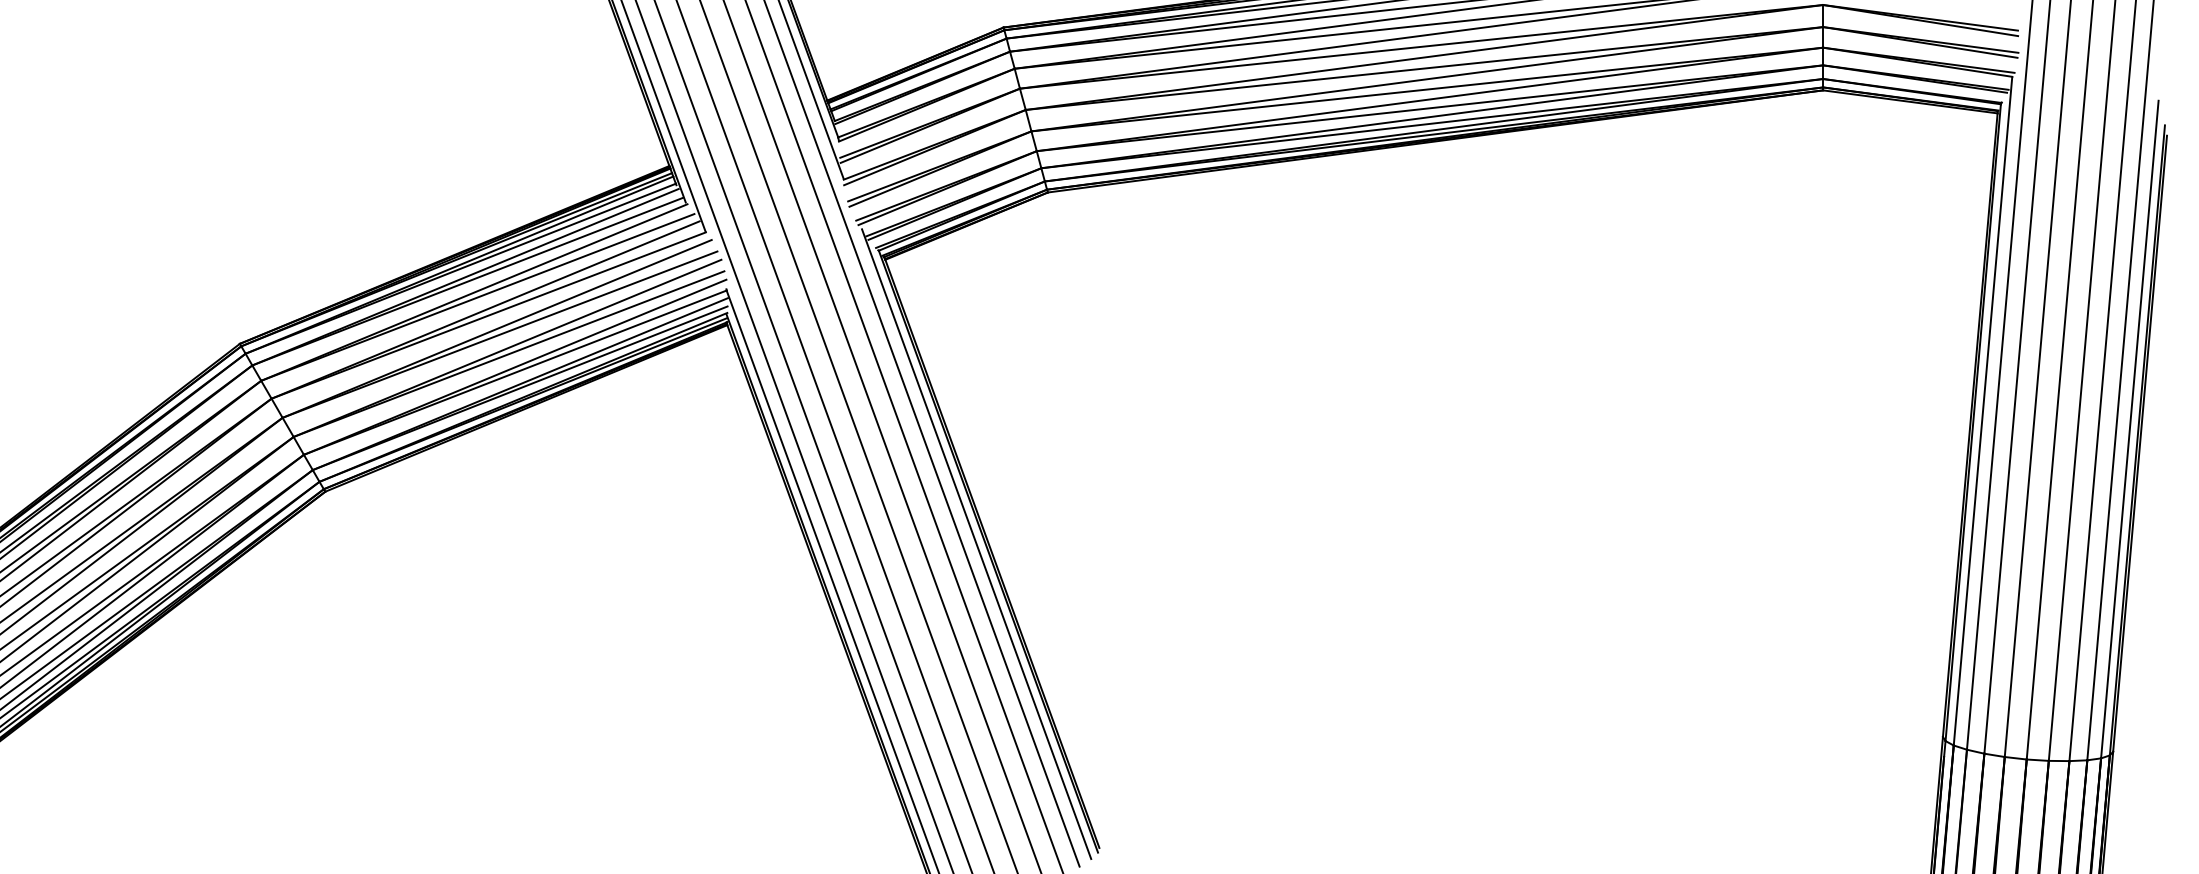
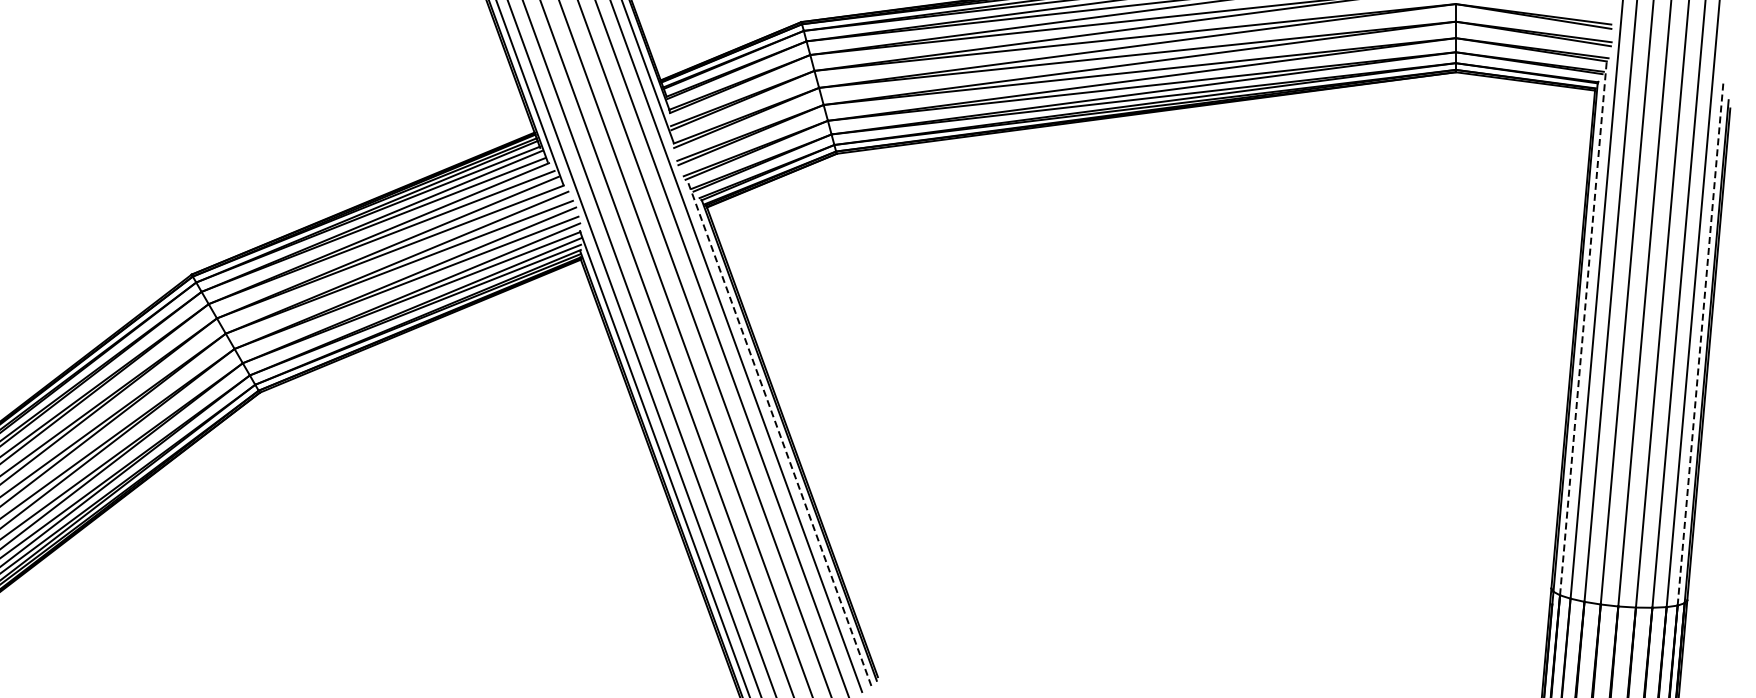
line: (1983, 411) -> (1583, 328), solid -> dashed
line: (2129, 430) -> (1700, 343), solid -> dashed
line: (976, 544) -> (779, 434), solid -> dashed

